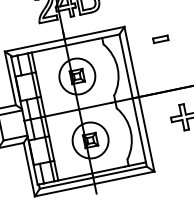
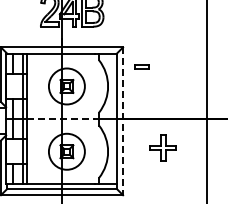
part: (160, 39) -> (141, 66), moved
line: (139, 99) -> (123, 121), solid -> dashed
line: (78, 109) -> (61, 119), solid -> dashed

